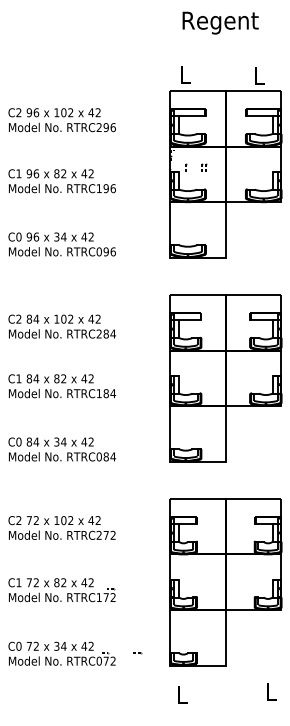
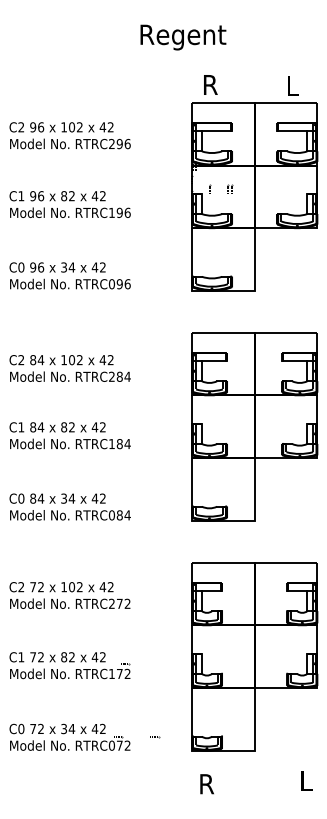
text: (220, 22) -> (183, 36), moved
text: (186, 74) -> (210, 84), L -> R
text: (183, 695) -> (206, 784), L -> R

